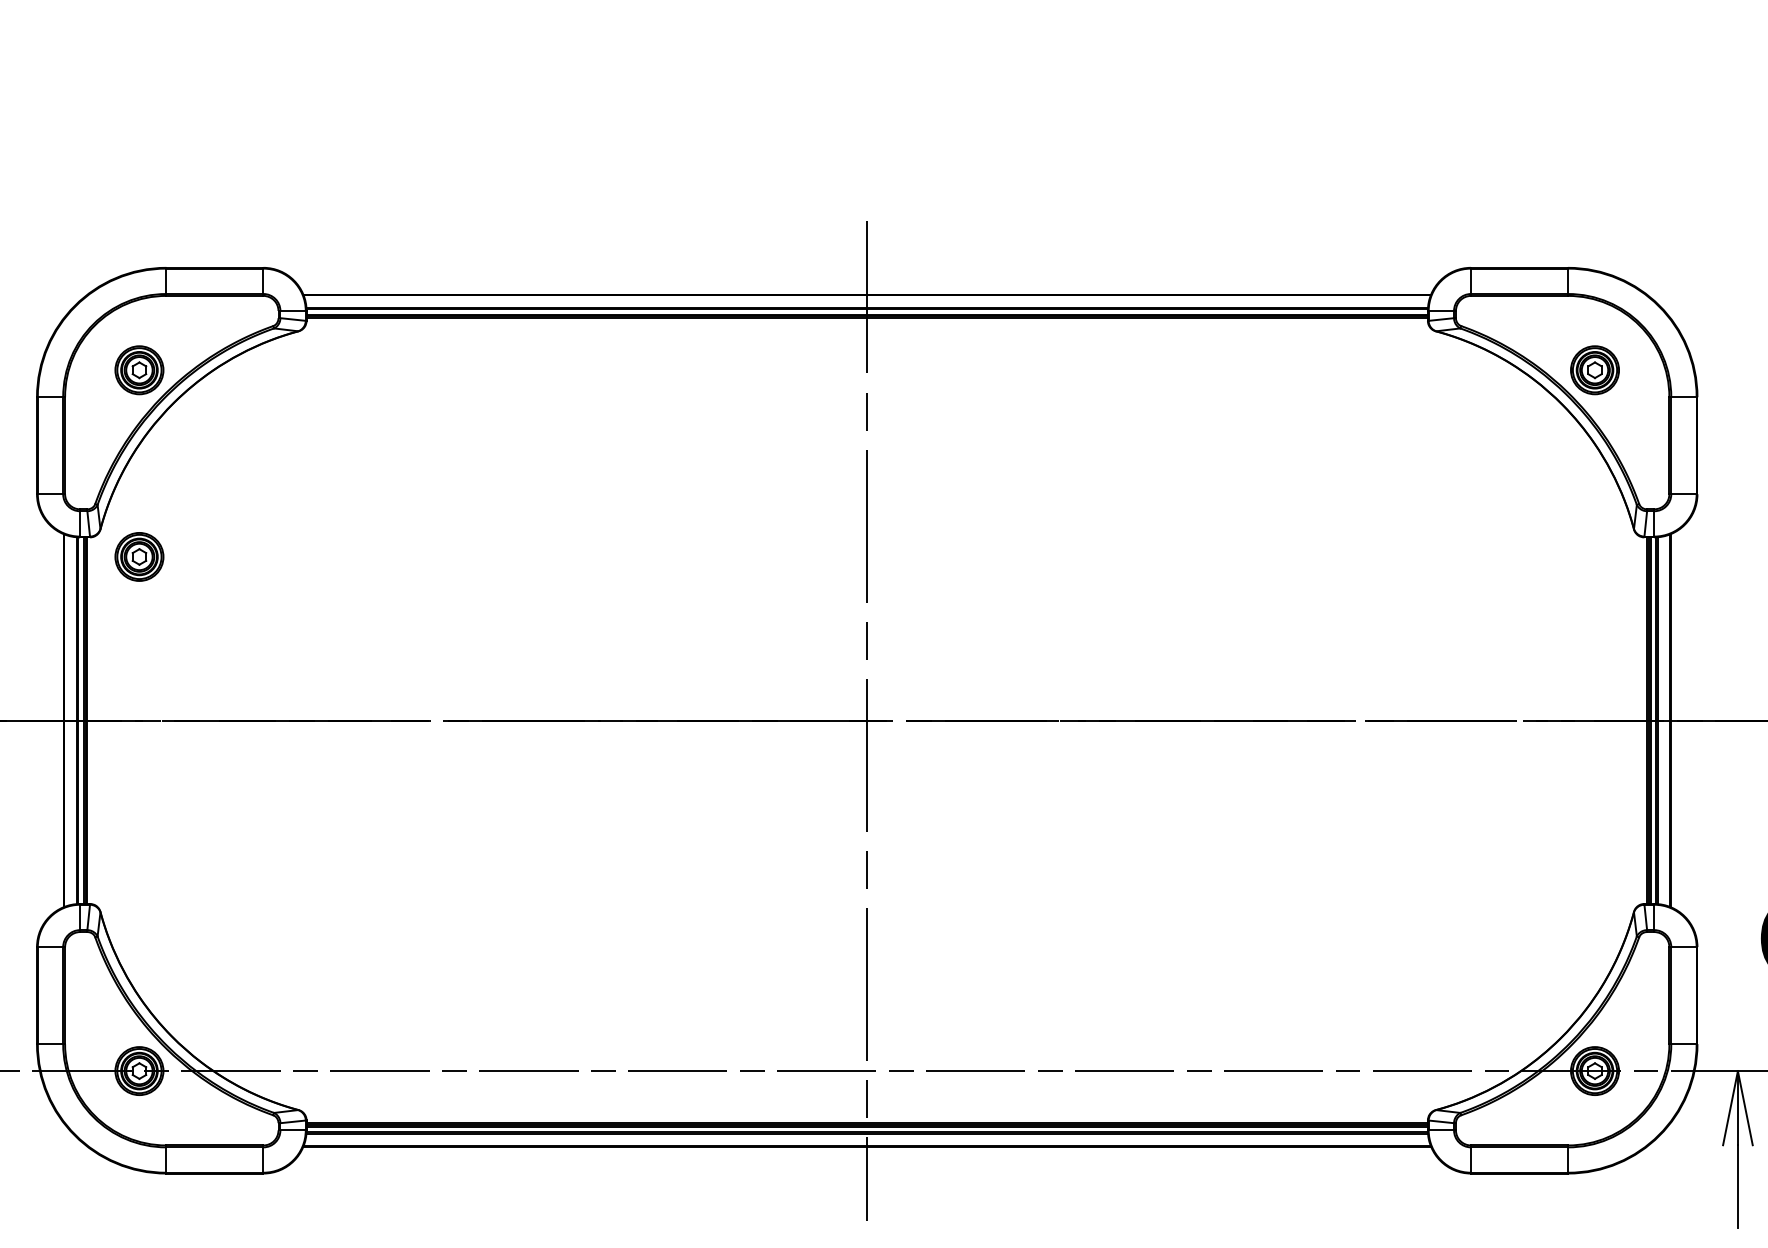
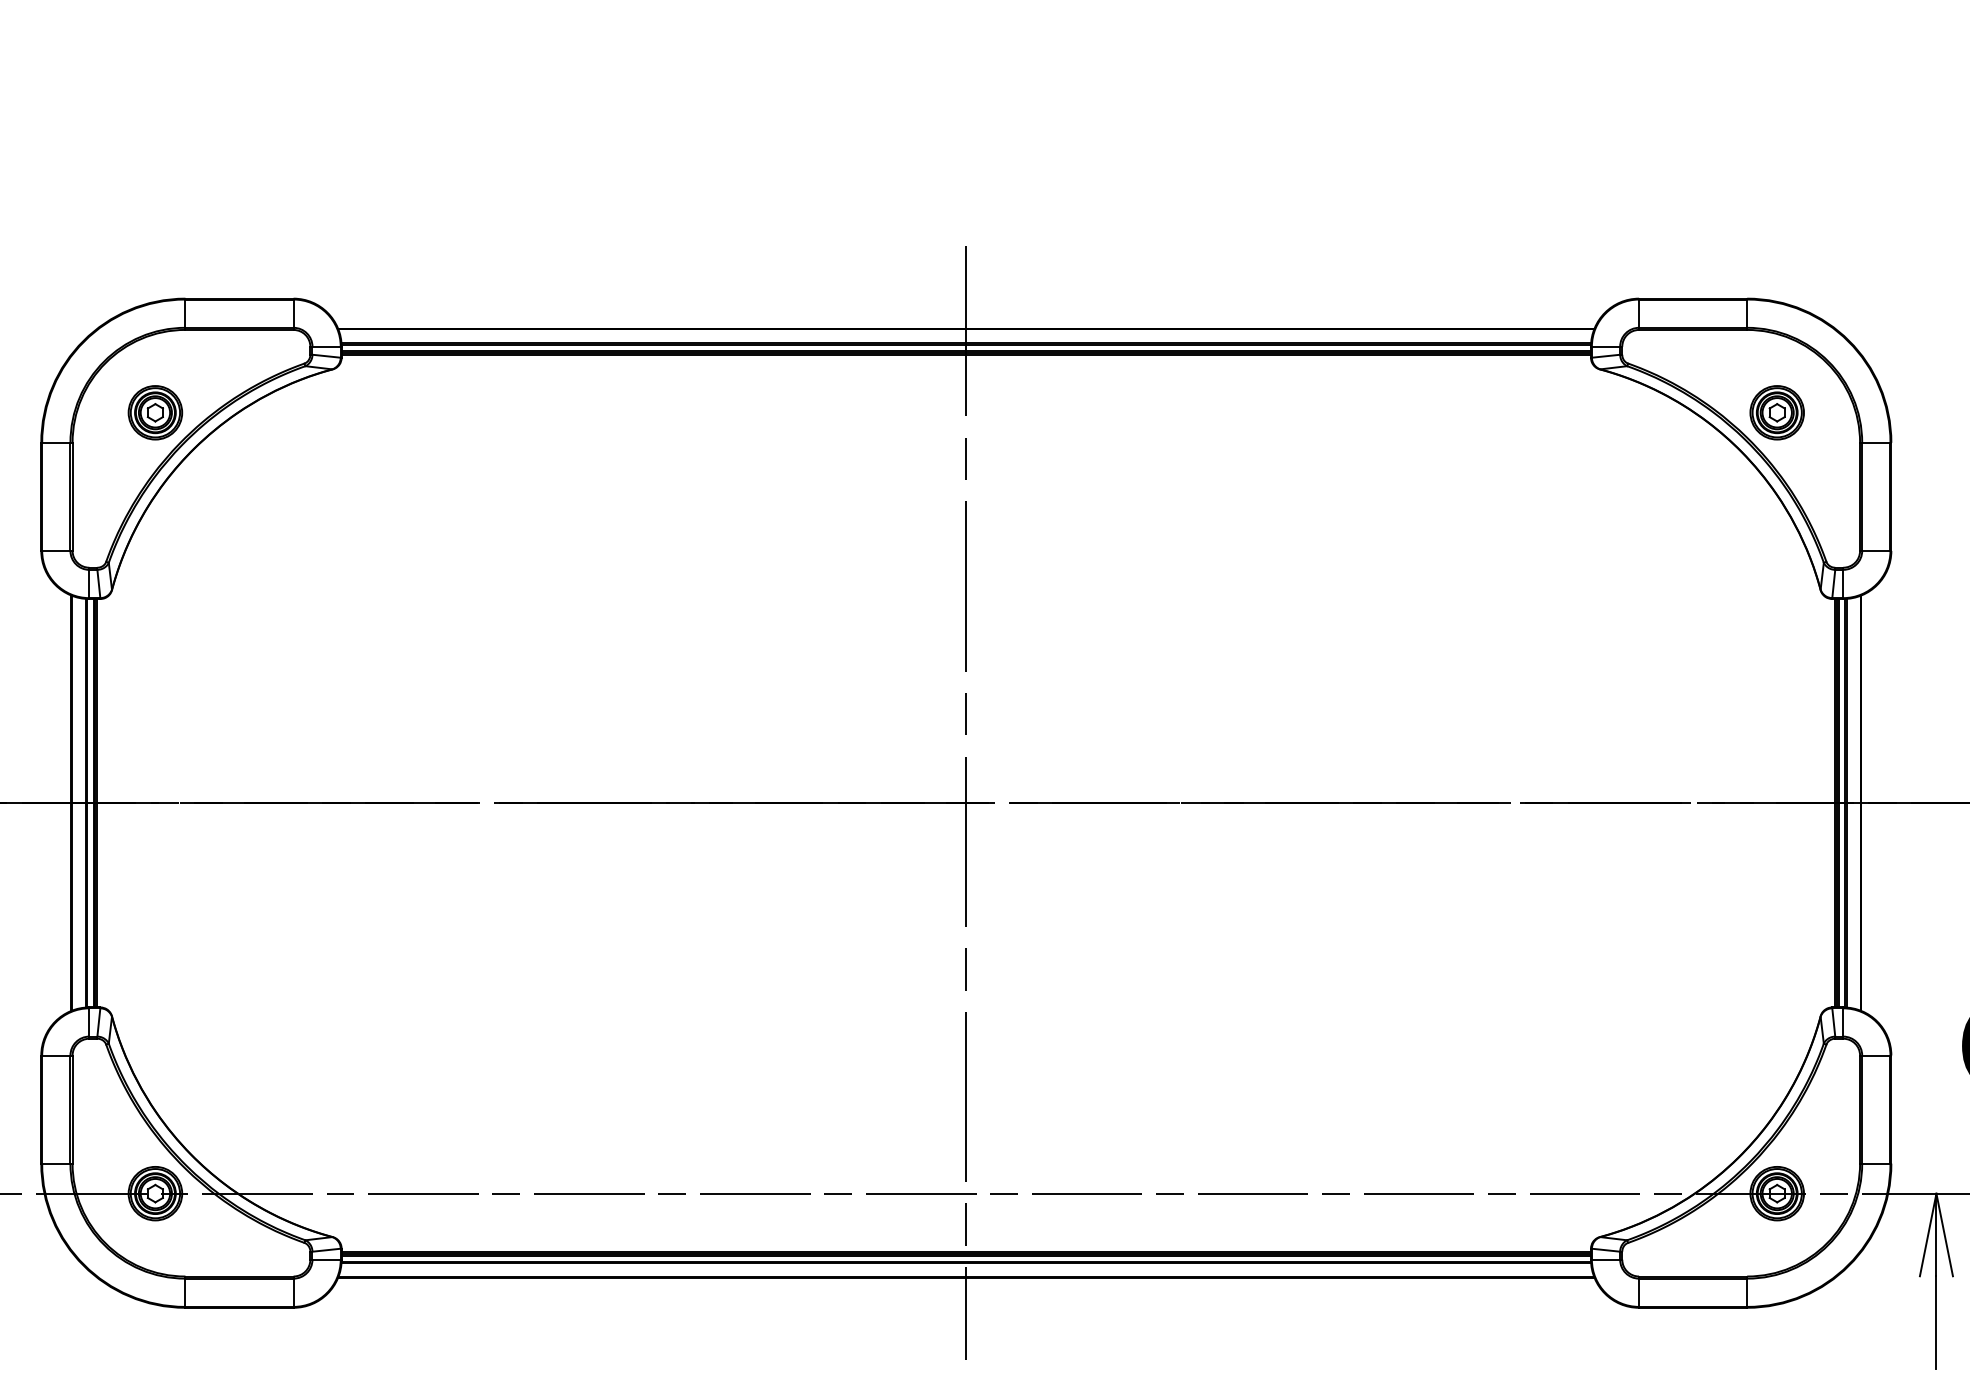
part: (139, 556) -> (155, 620), removed

